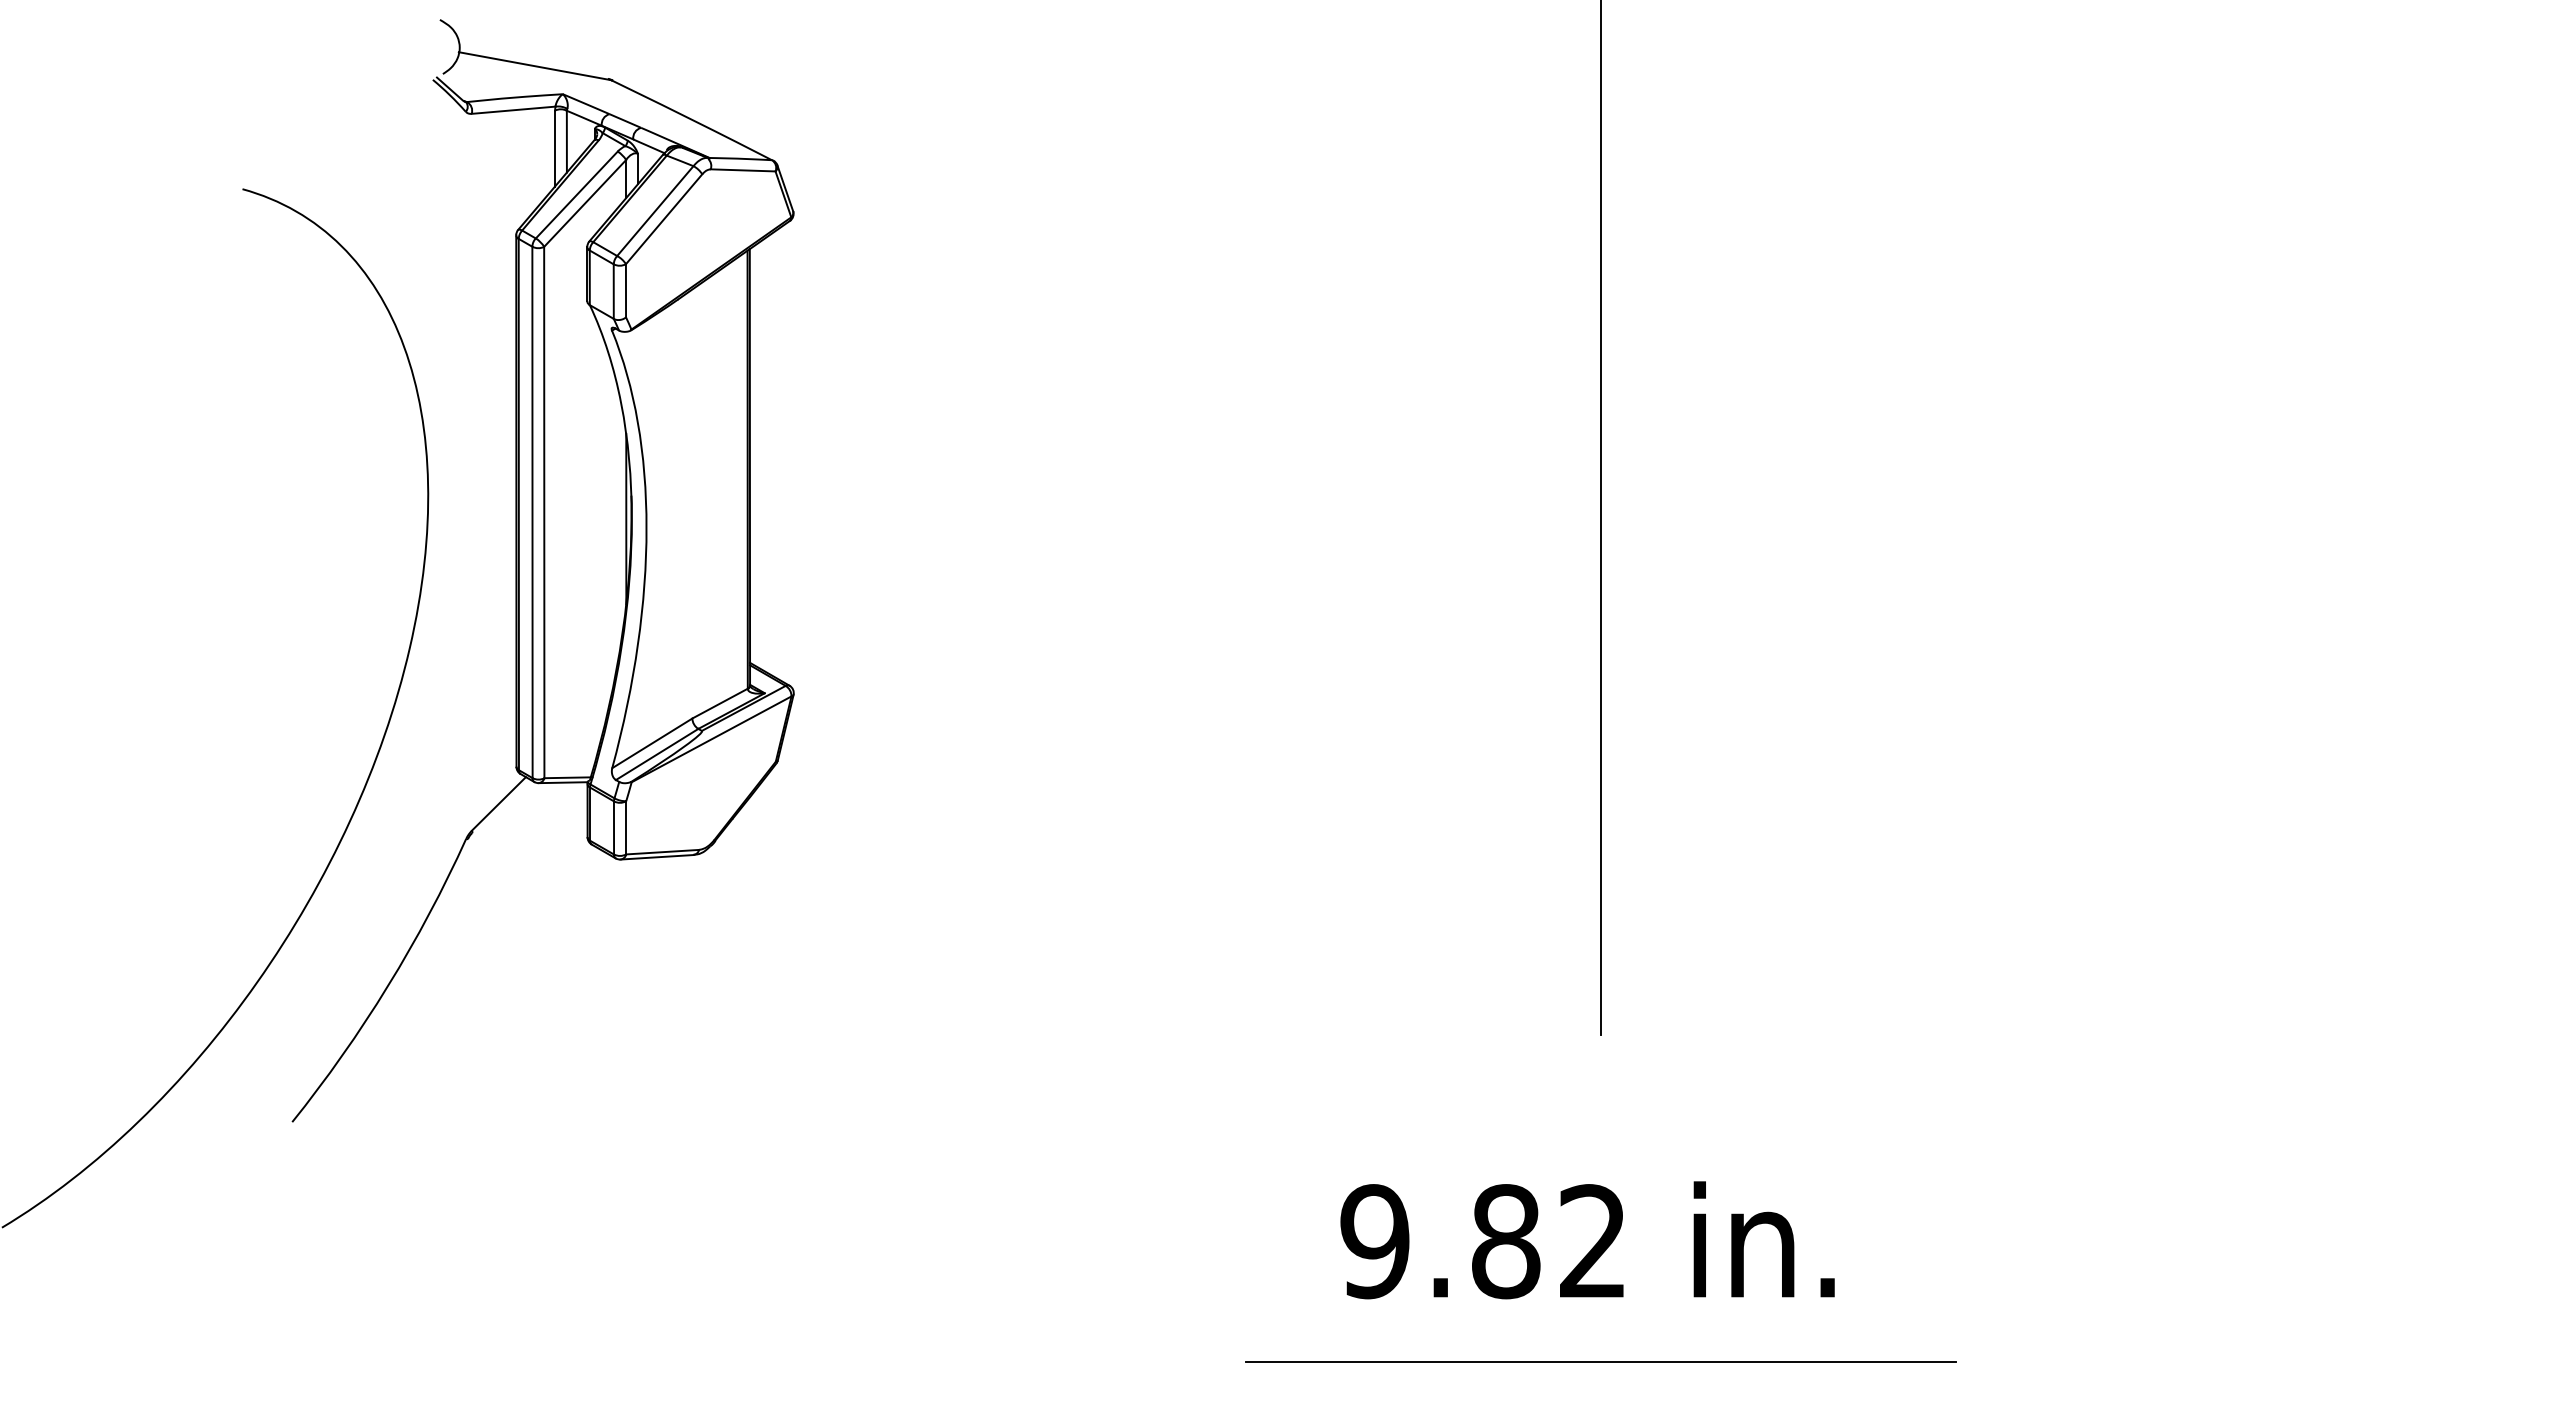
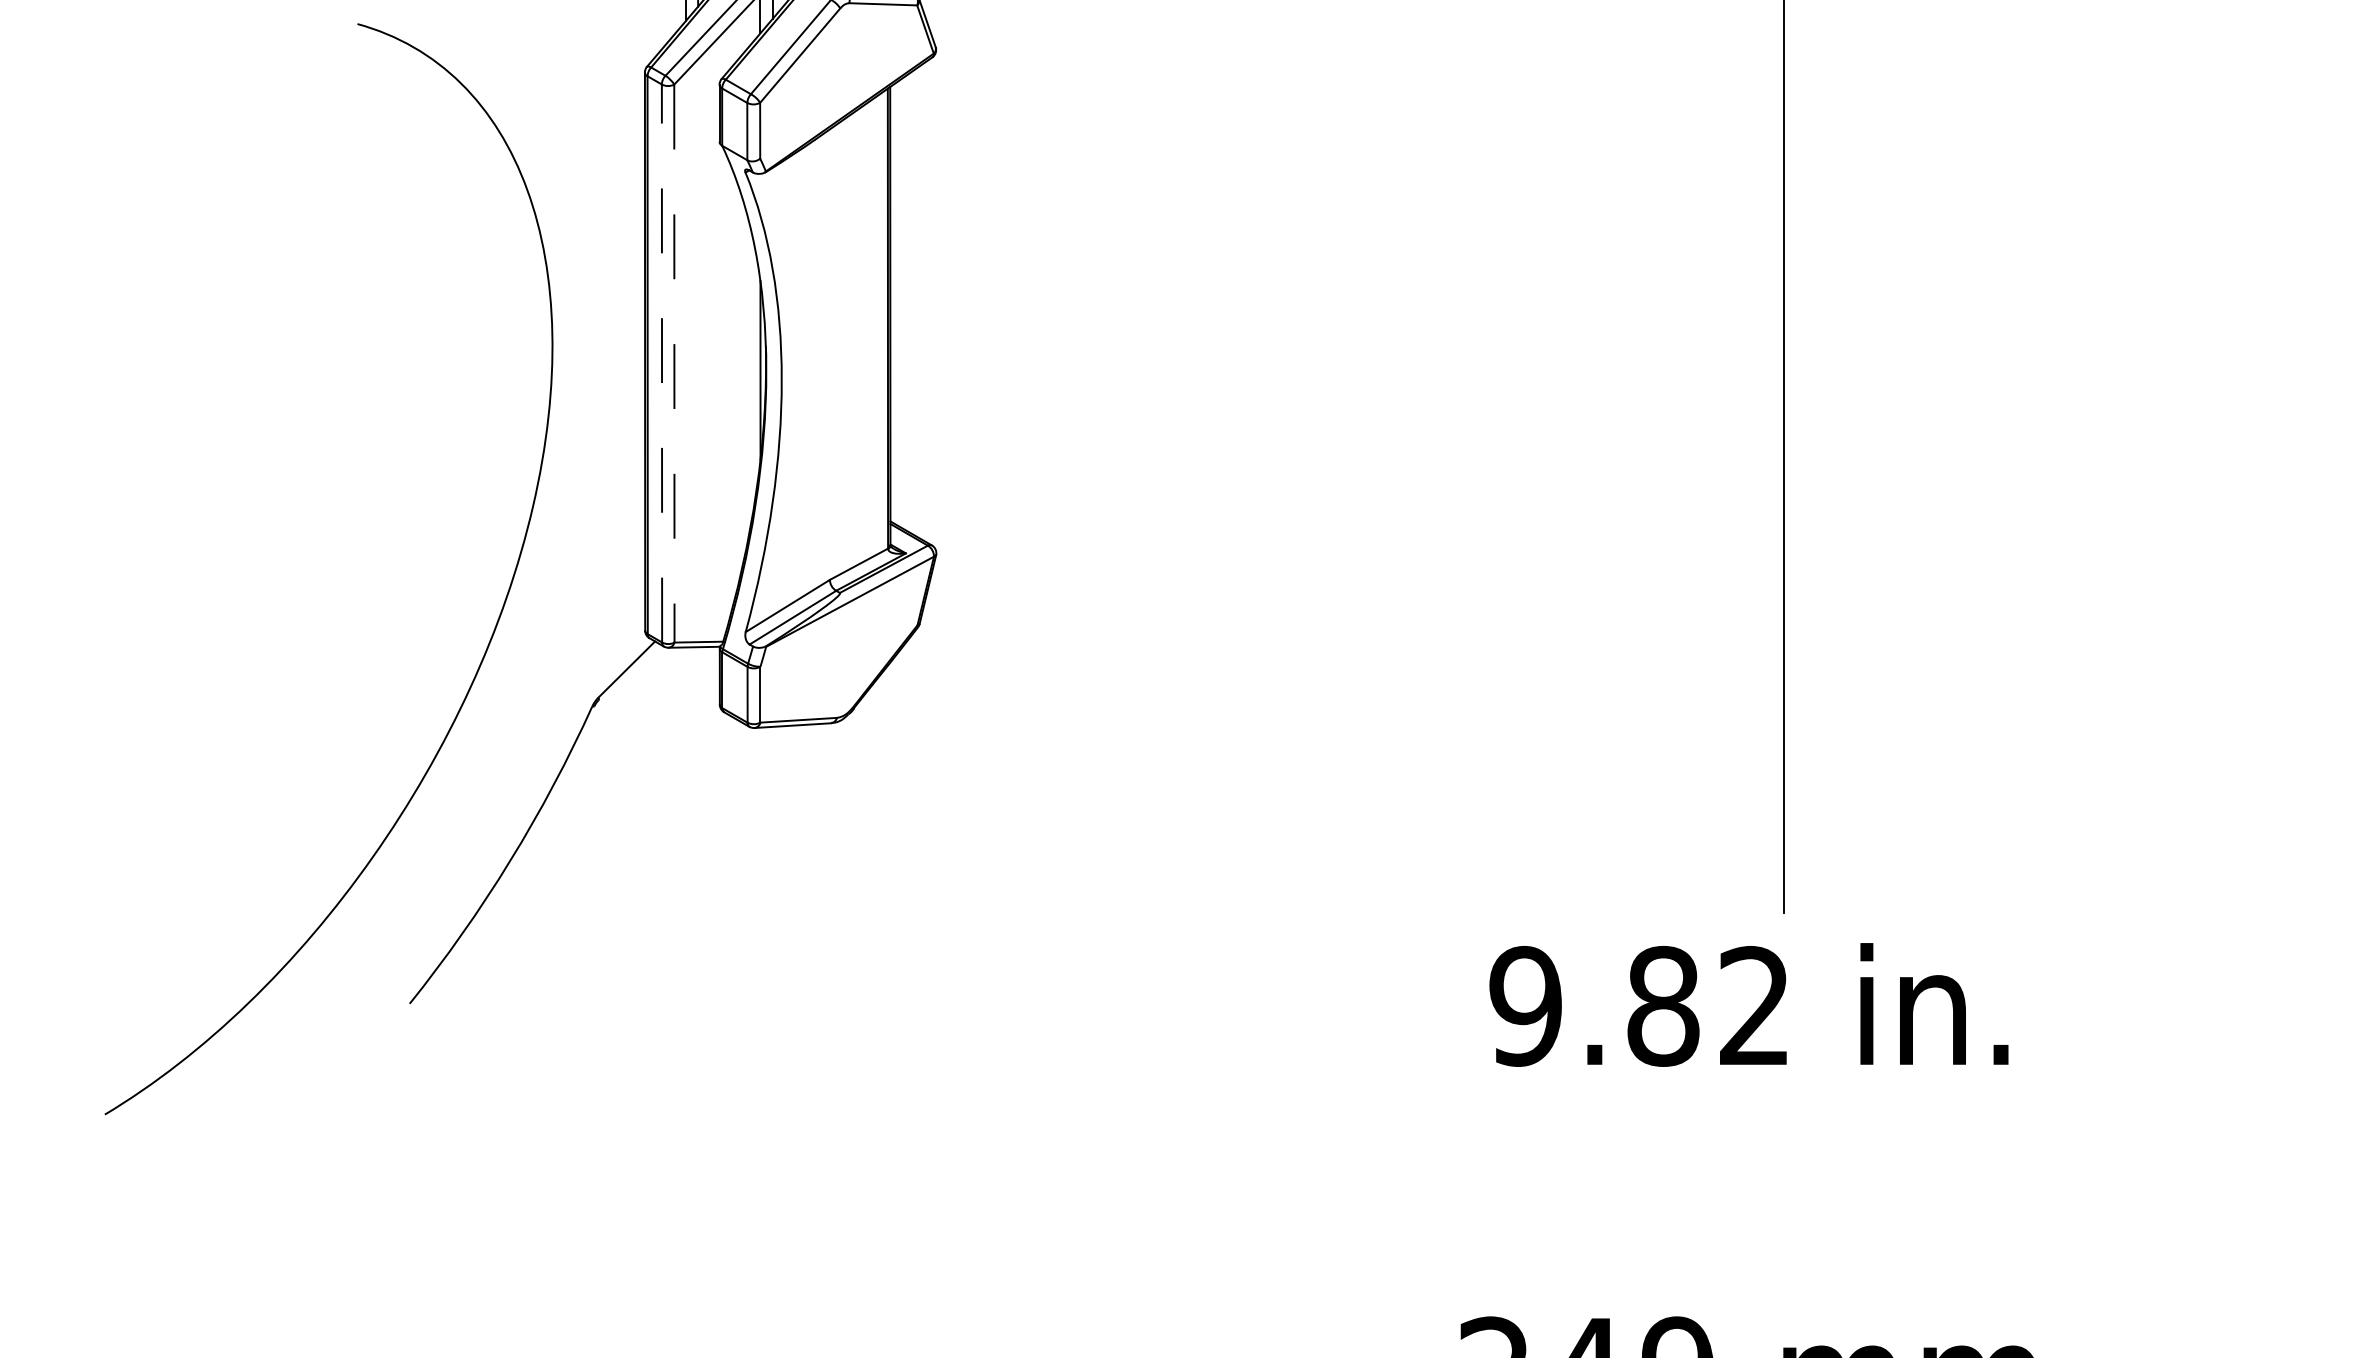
line: (532, 512) -> (662, 363), solid -> dashed
line: (544, 512) -> (674, 363), solid -> dashed
text: (1587, 1240) -> (1748, 1005), moved
line: (1600, 1361) -> (1783, 1255), removed

